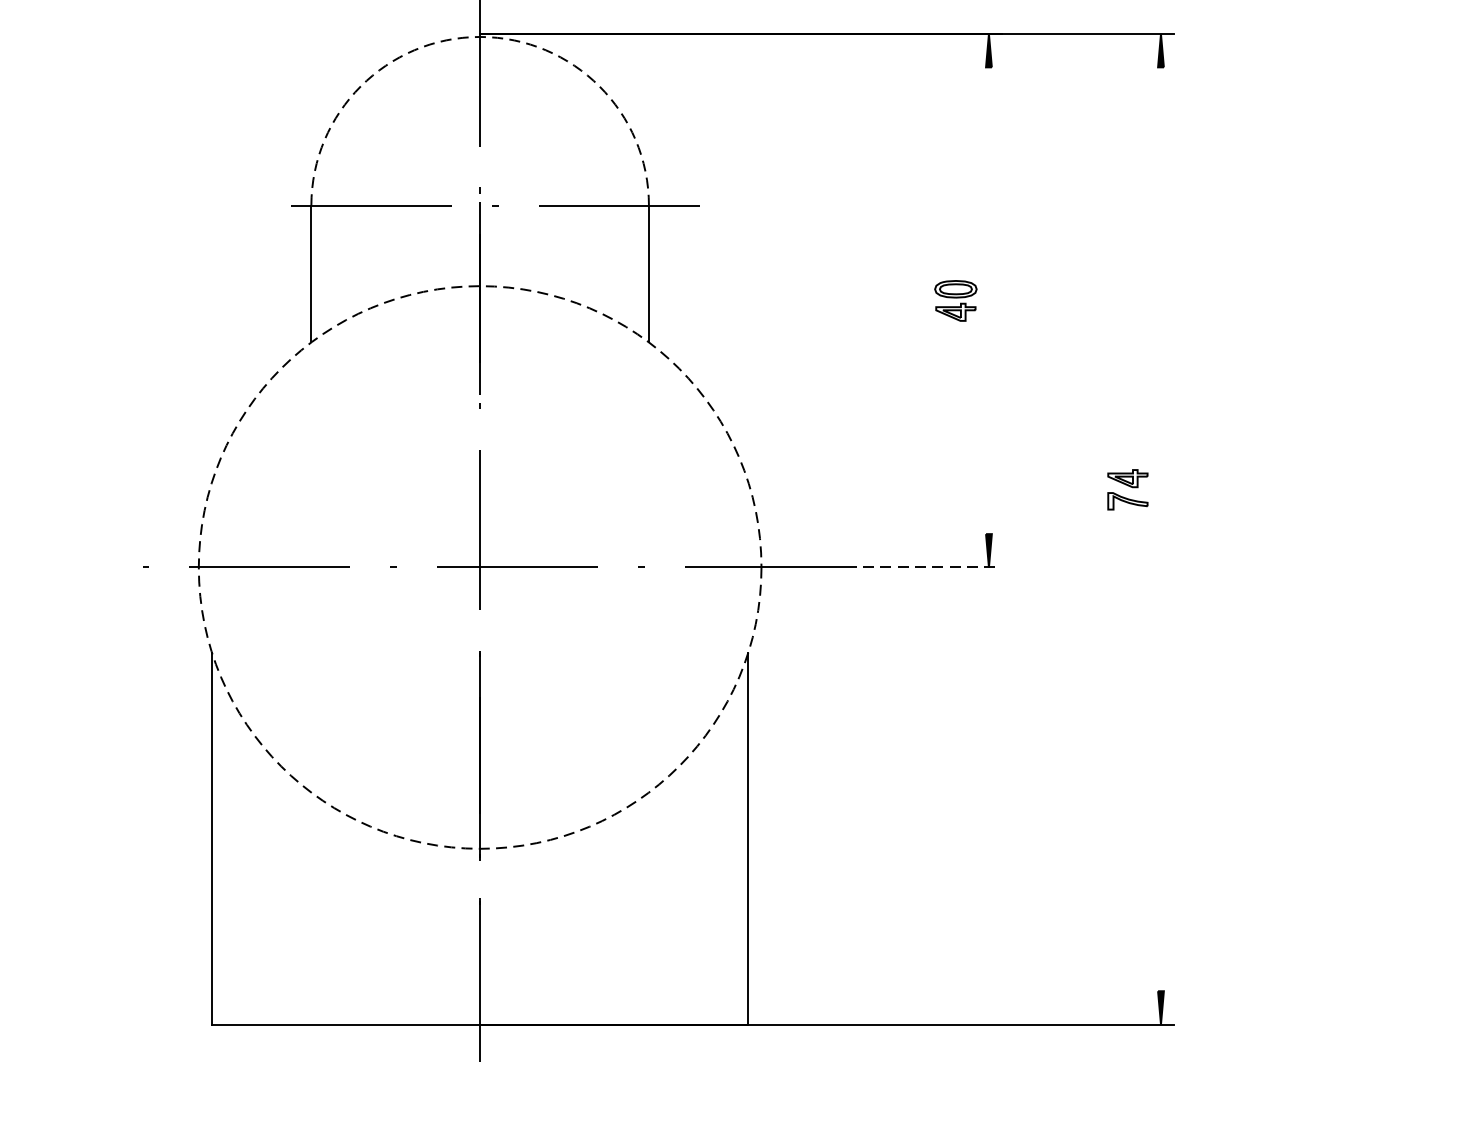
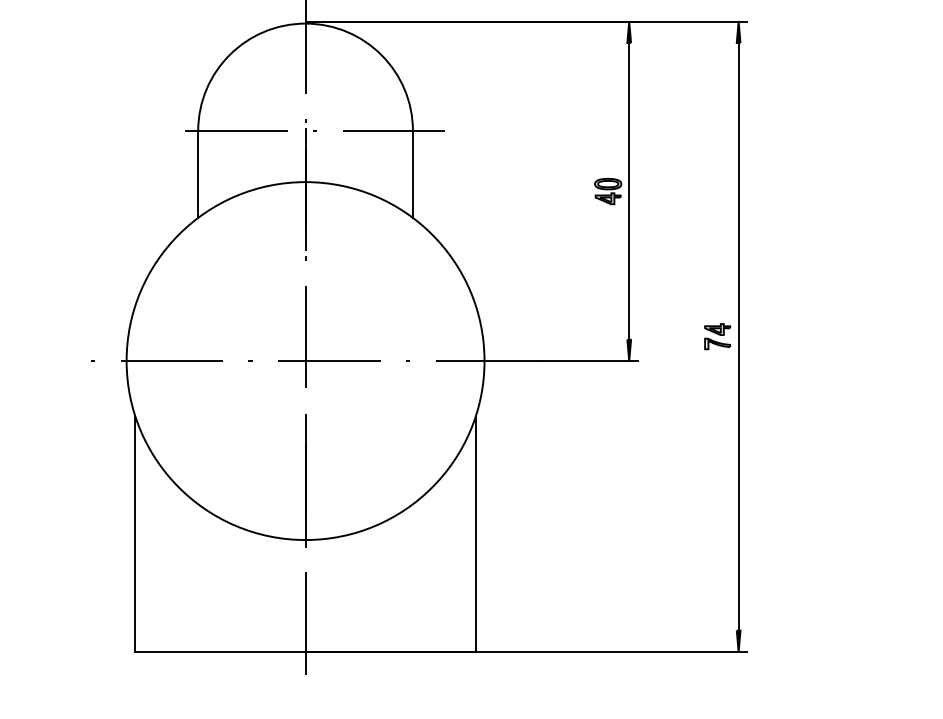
arc: (480, 36) -> (305, 23), dashed -> solid
line: (989, 299) -> (629, 190), added
part: (1127, 489) -> (717, 336), moved
line: (1160, 528) -> (738, 336), added
circle: (480, 568) -> (305, 361), dashed -> solid
line: (923, 568) -> (587, 361), dashed -> solid

